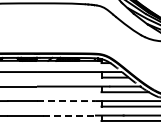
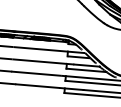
line: (66, 101) -> (36, 74), dashed -> solid
line: (69, 115) -> (37, 86), dashed -> solid

